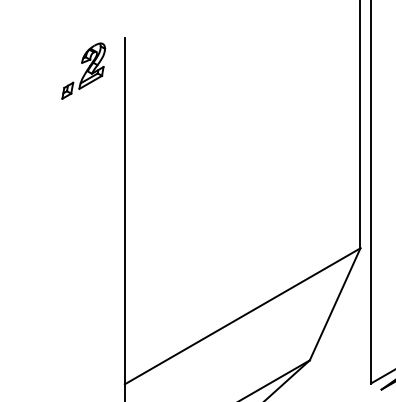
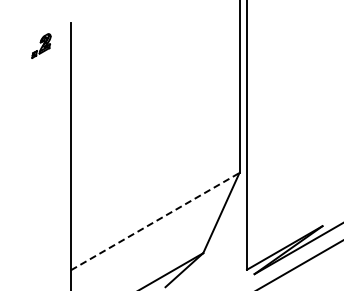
part: (83, 70) -> (41, 45), size x0.6
line: (243, 316) -> (155, 221), solid -> dashed

